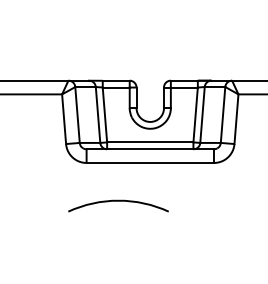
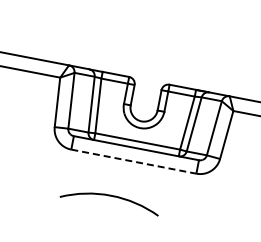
line: (150, 162) -> (134, 161), solid -> dashed
arc: (118, 201) -> (111, 196), moved

